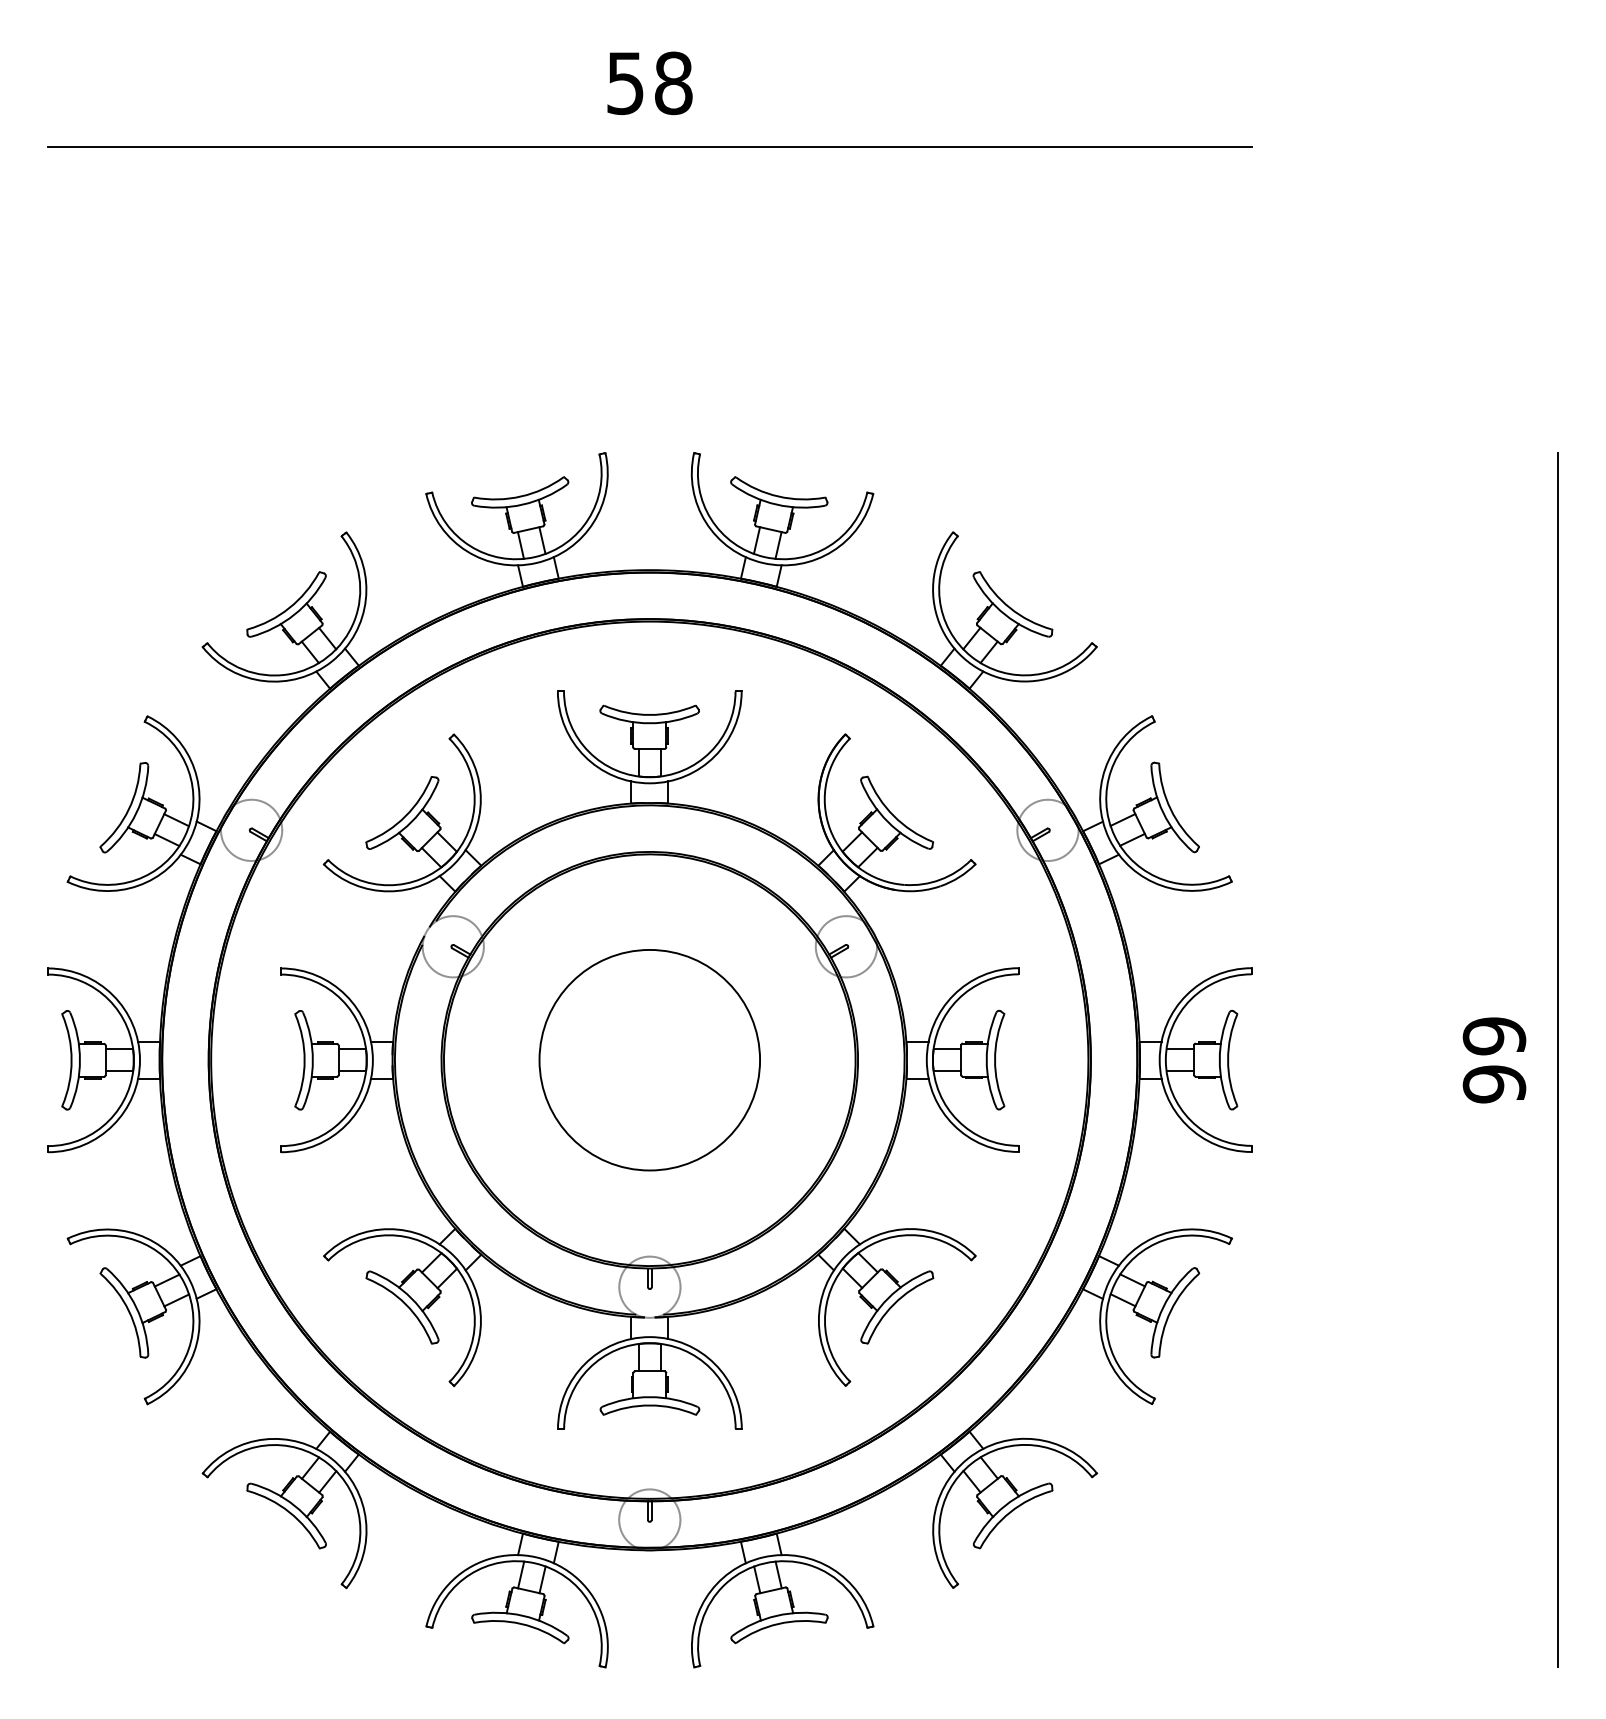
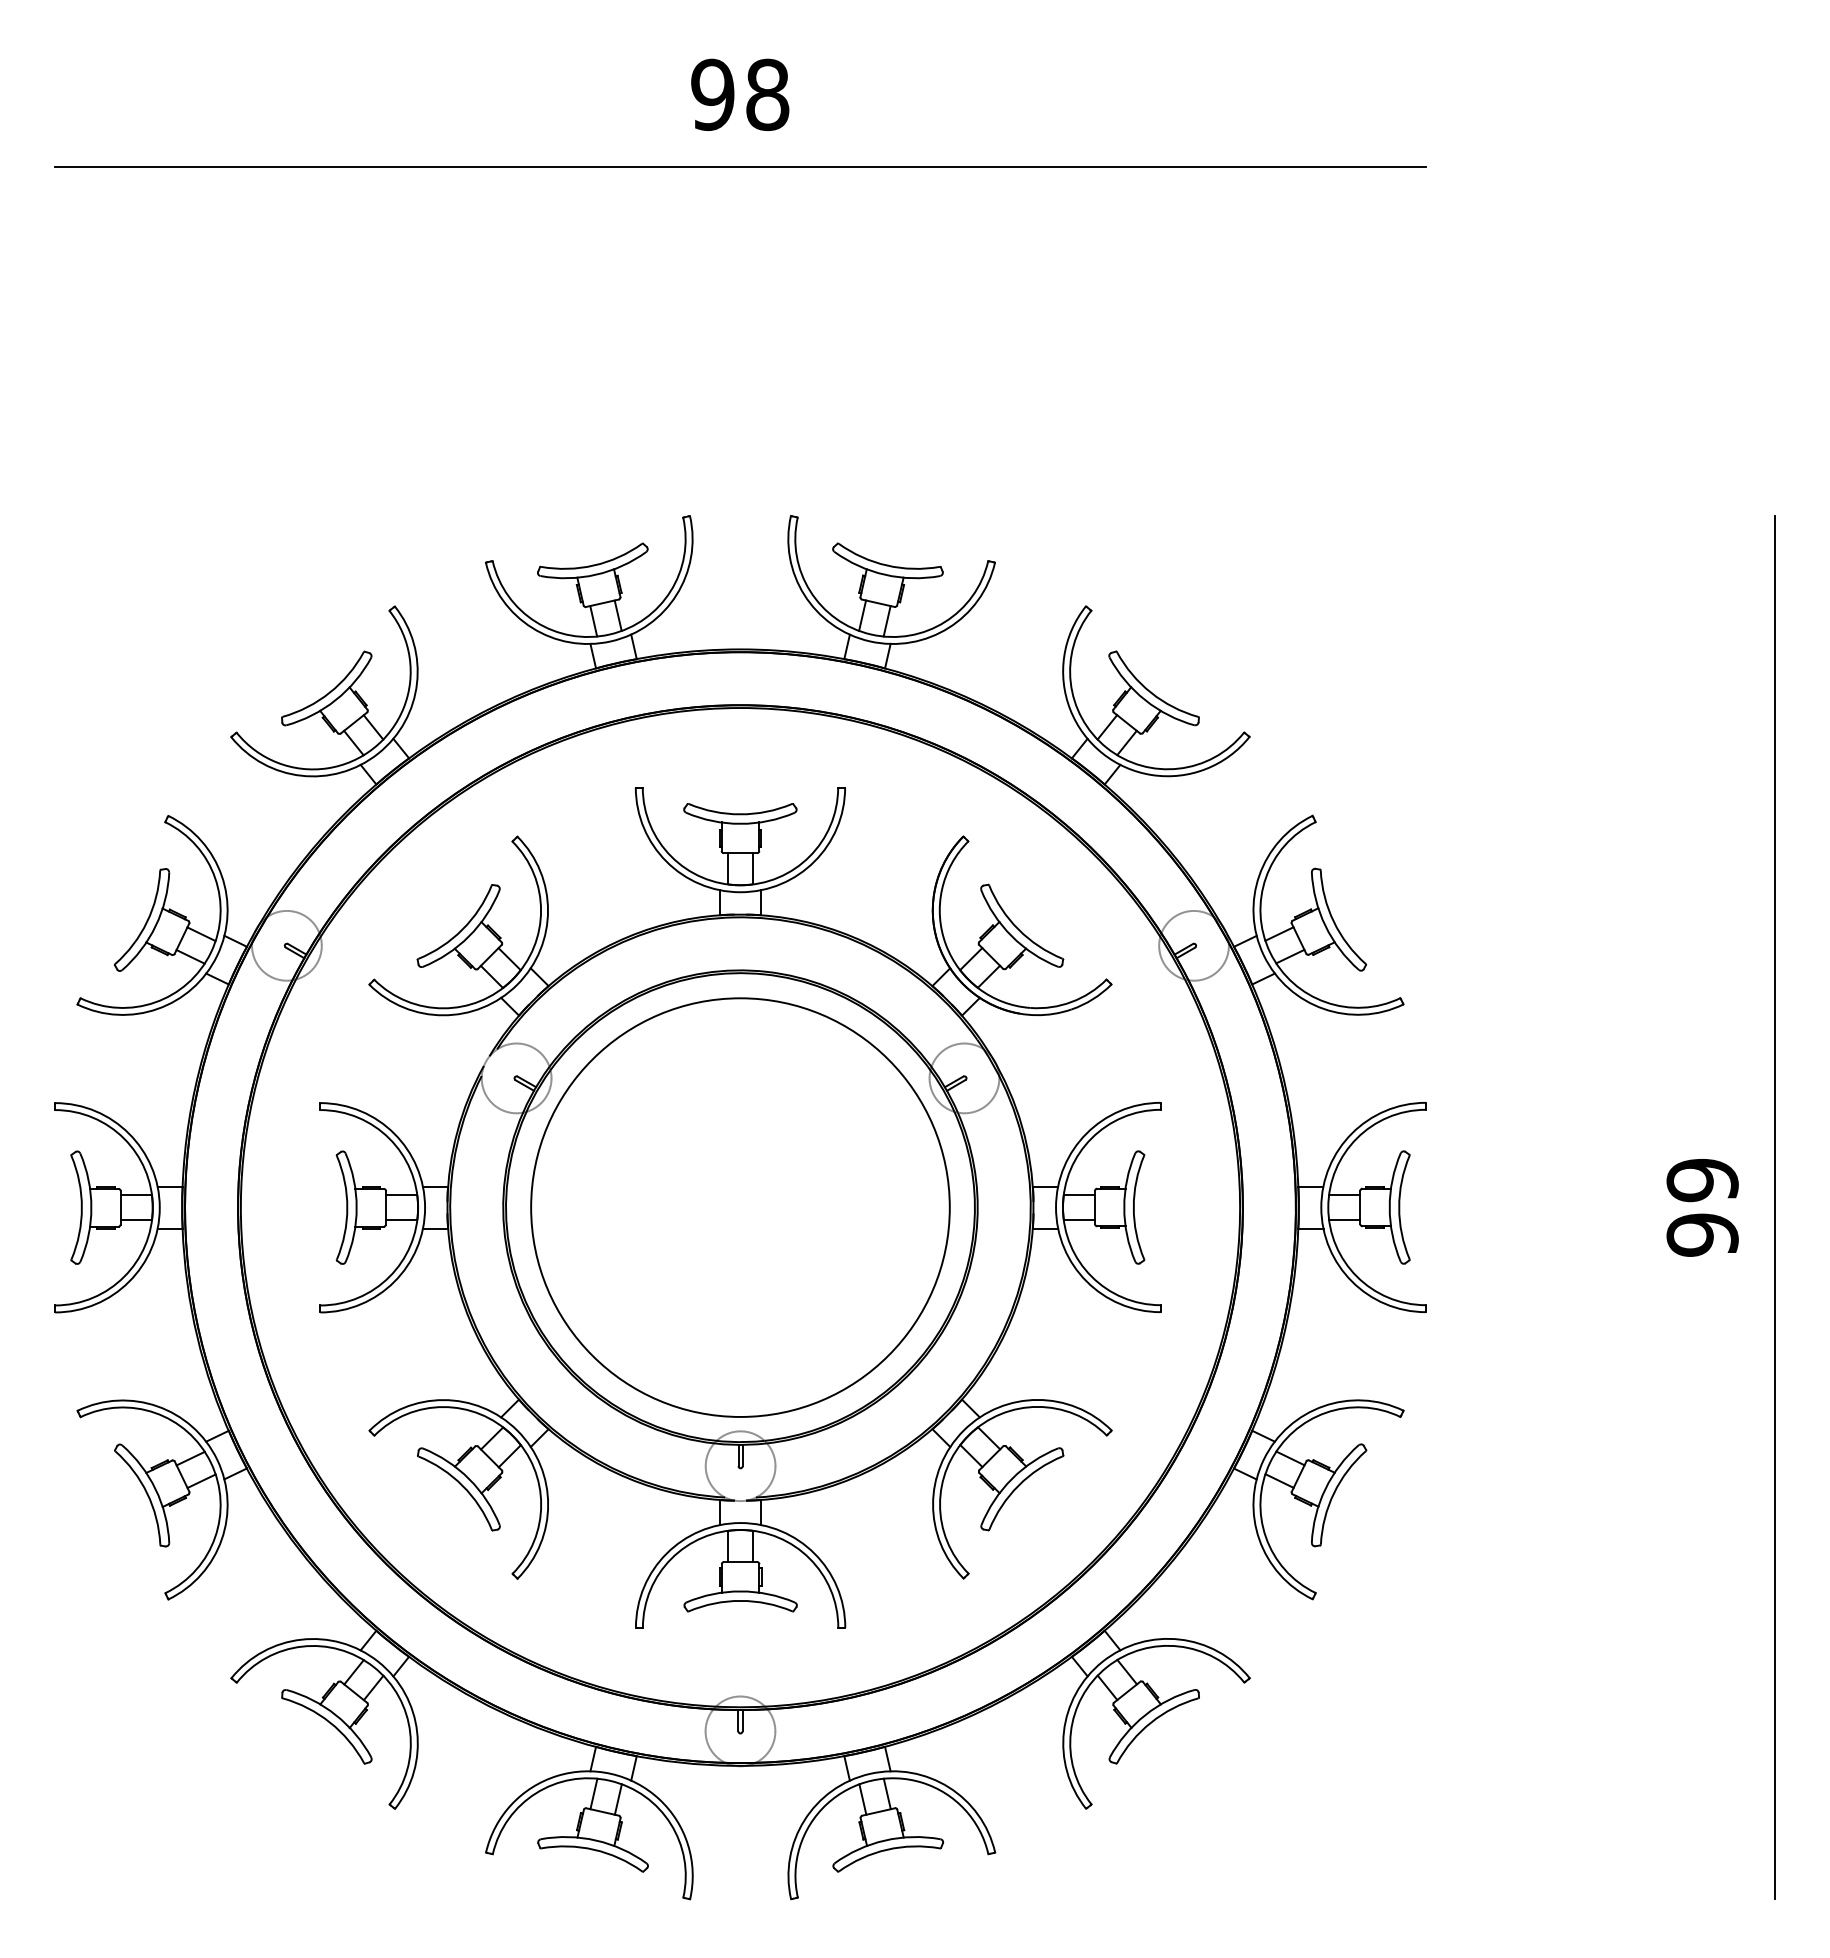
text: (625, 82) -> (712, 94), 58 -> 98
circle: (649, 1060) -> (740, 1207), size x1.67

